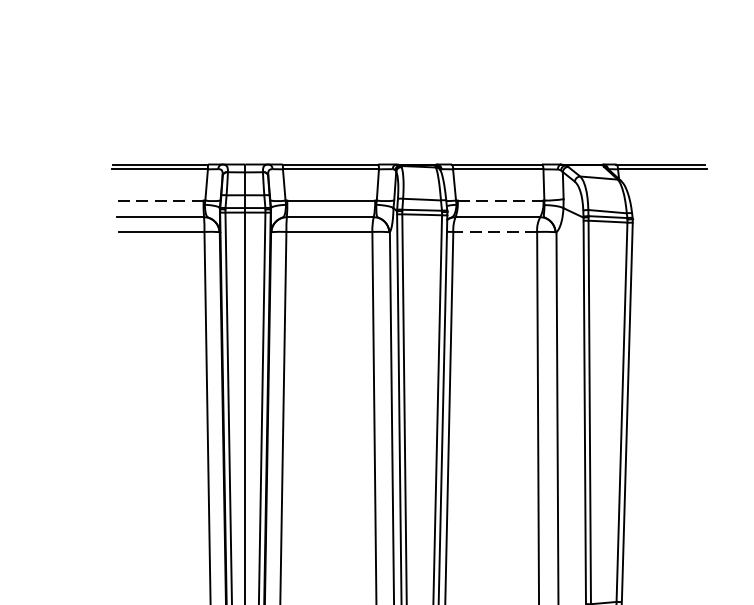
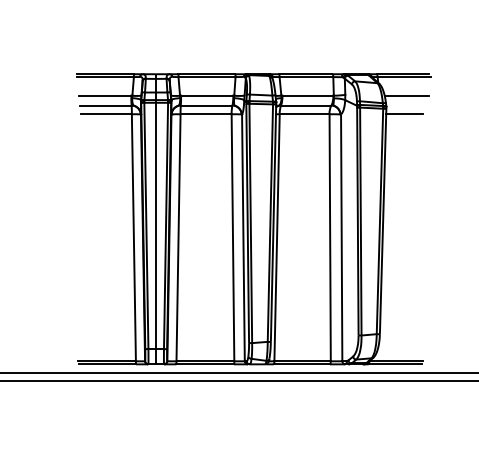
line: (158, 200) -> (104, 95), dashed -> solid
line: (501, 200) -> (308, 95), dashed -> solid
line: (666, 200) -> (406, 95), added
line: (494, 232) -> (304, 114), dashed -> solid
line: (663, 232) -> (404, 114), added

